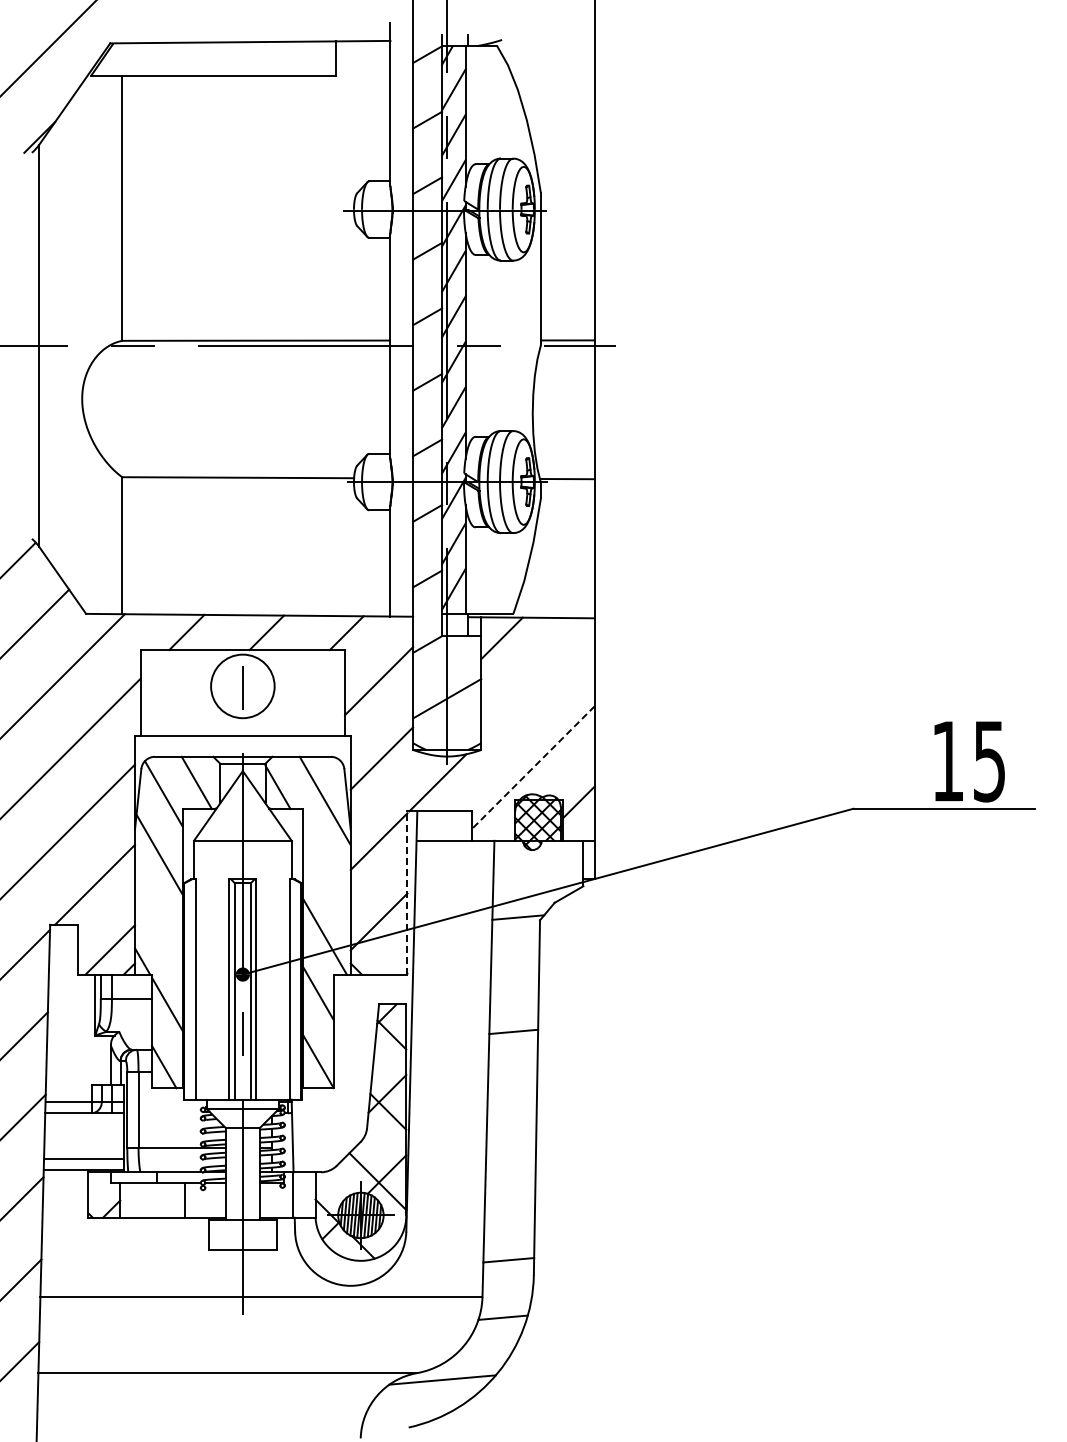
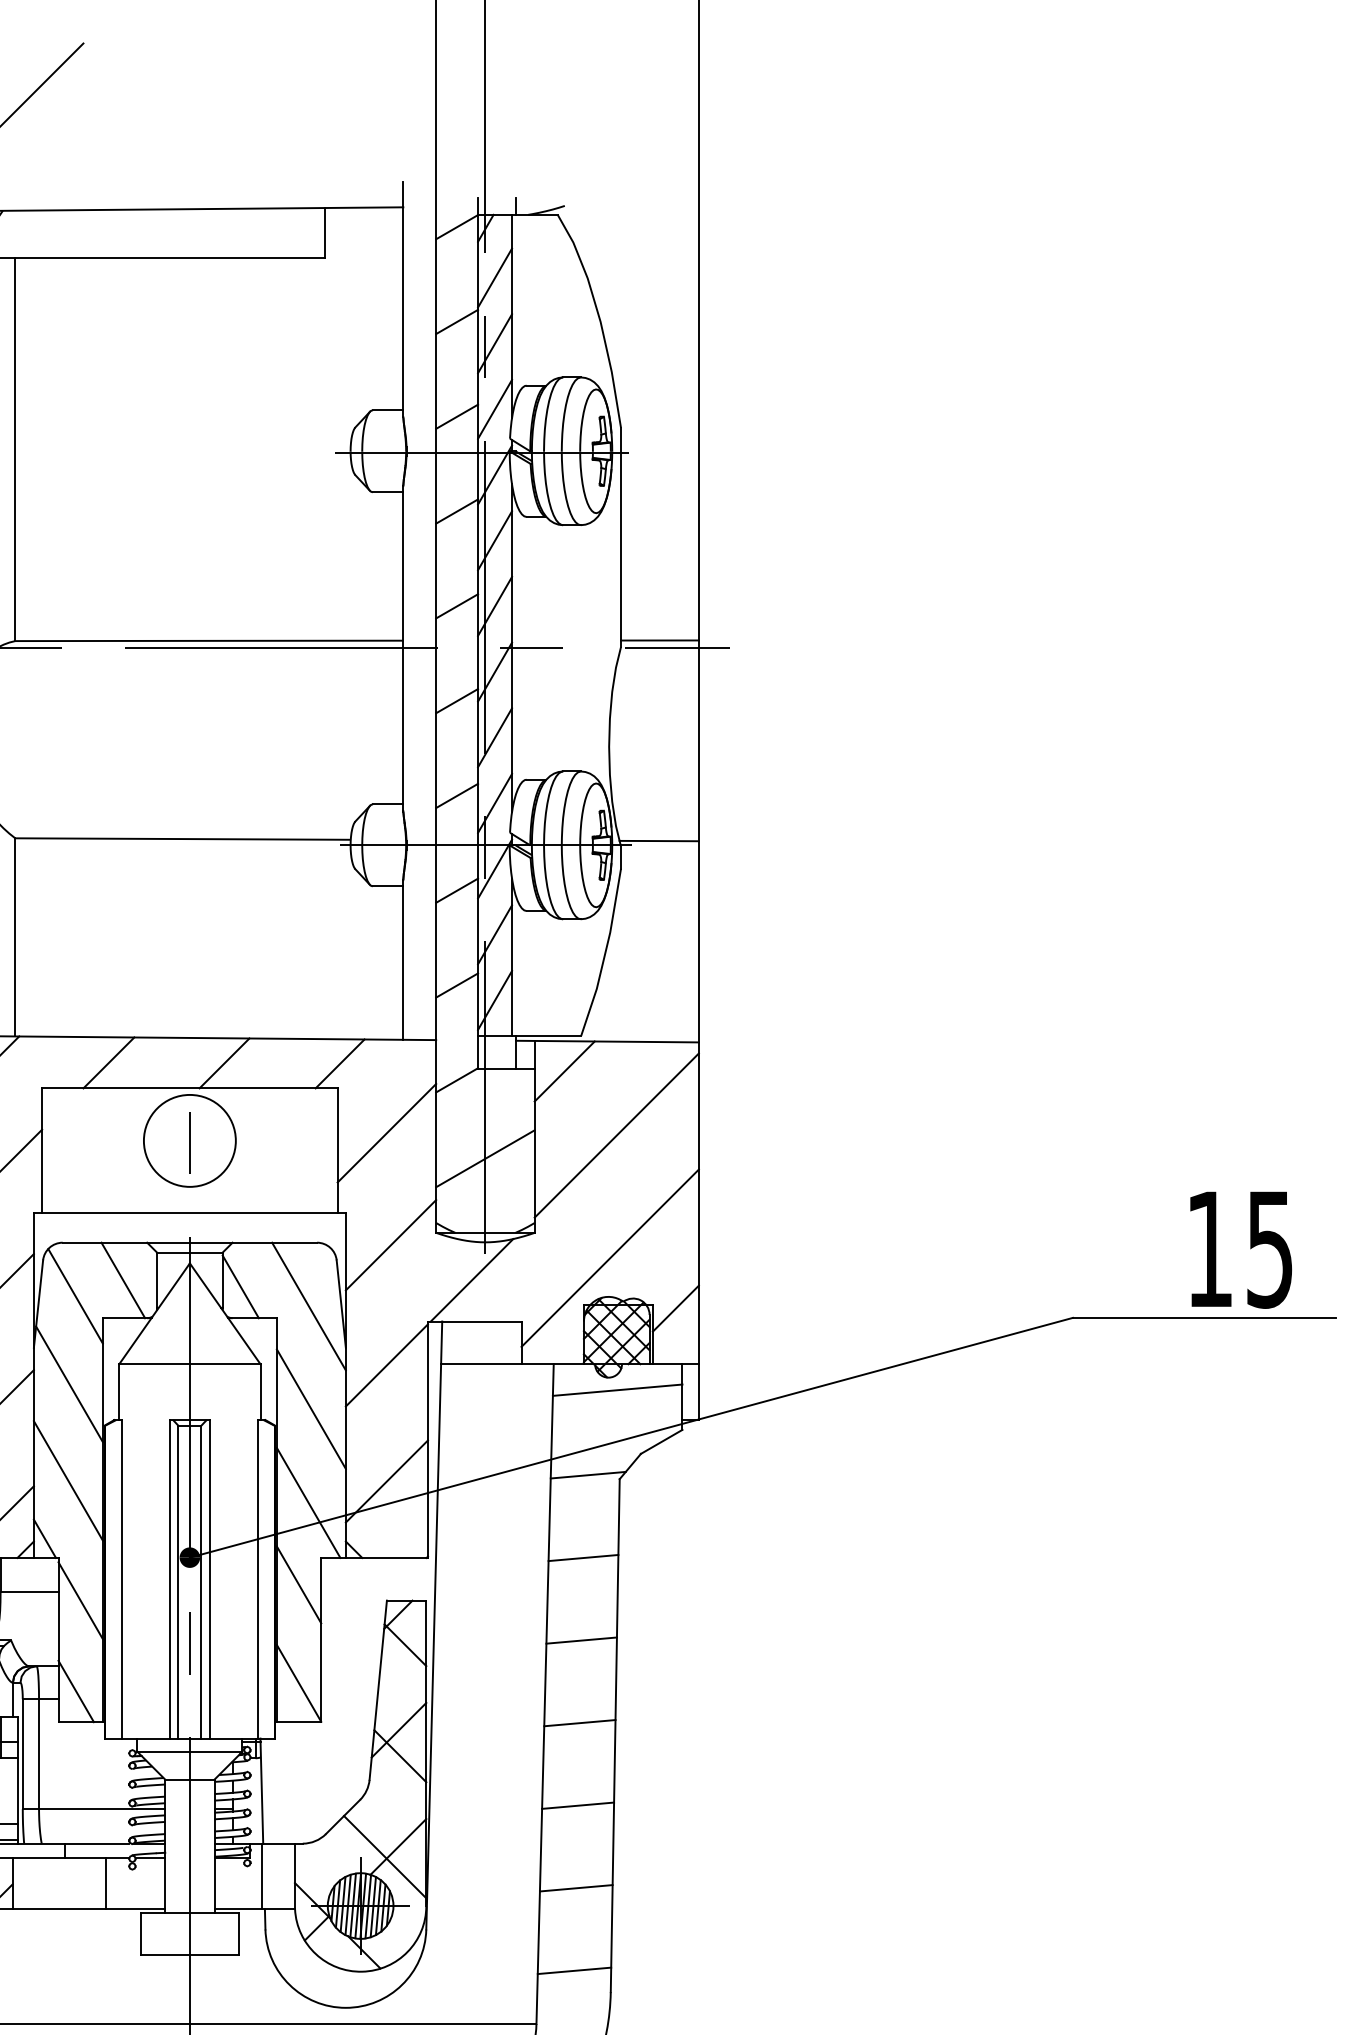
line: (537, 682) -> (616, 1135), added
line: (533, 767) -> (610, 1258), dashed -> solid
line: (538, 858) -> (617, 1389), added
line: (326, 871) -> (310, 1408), added
line: (407, 893) -> (428, 1440), dashed -> solid
line: (158, 921) -> (67, 1480), added
line: (514, 974) -> (582, 1557), added
line: (512, 1088) -> (579, 1722), added
line: (511, 1145) -> (578, 1804), added
line: (509, 1202) -> (575, 1887), added

